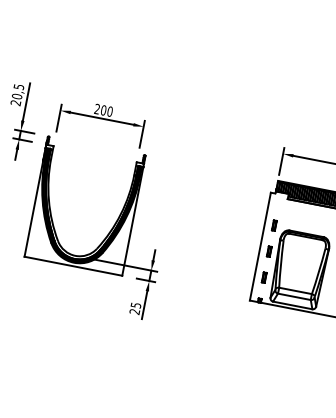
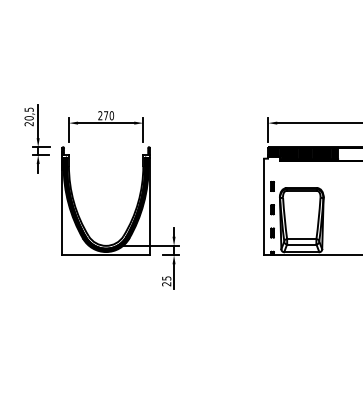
text: (104, 110) -> (106, 115), 200 -> 270

